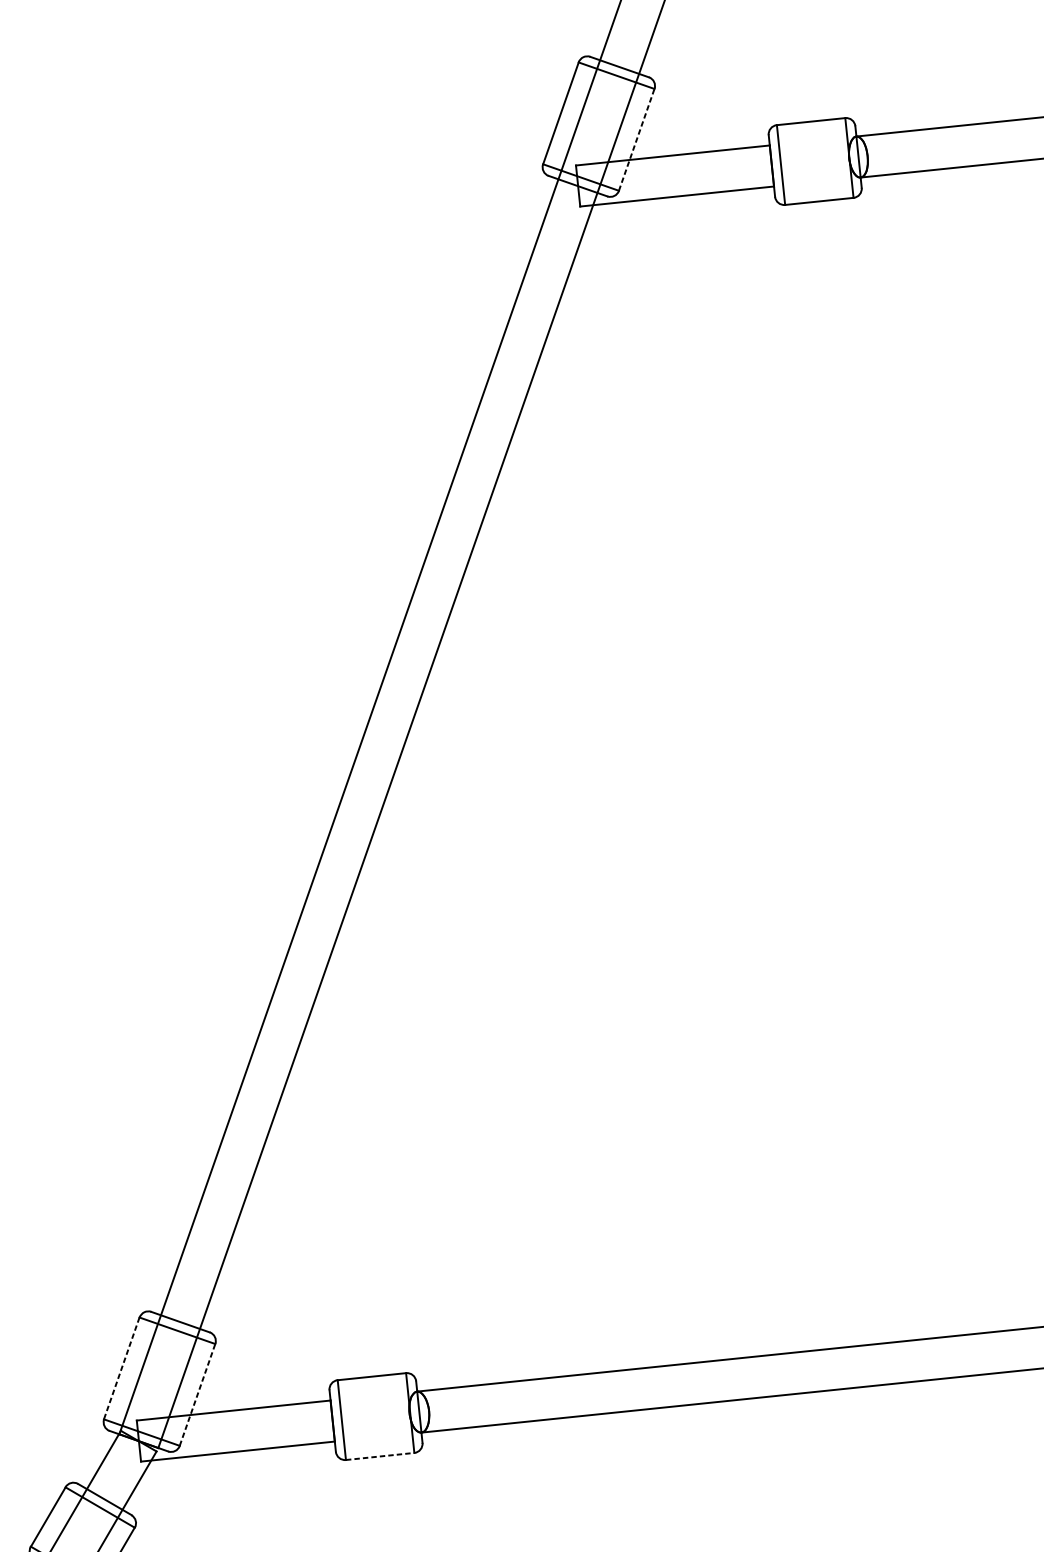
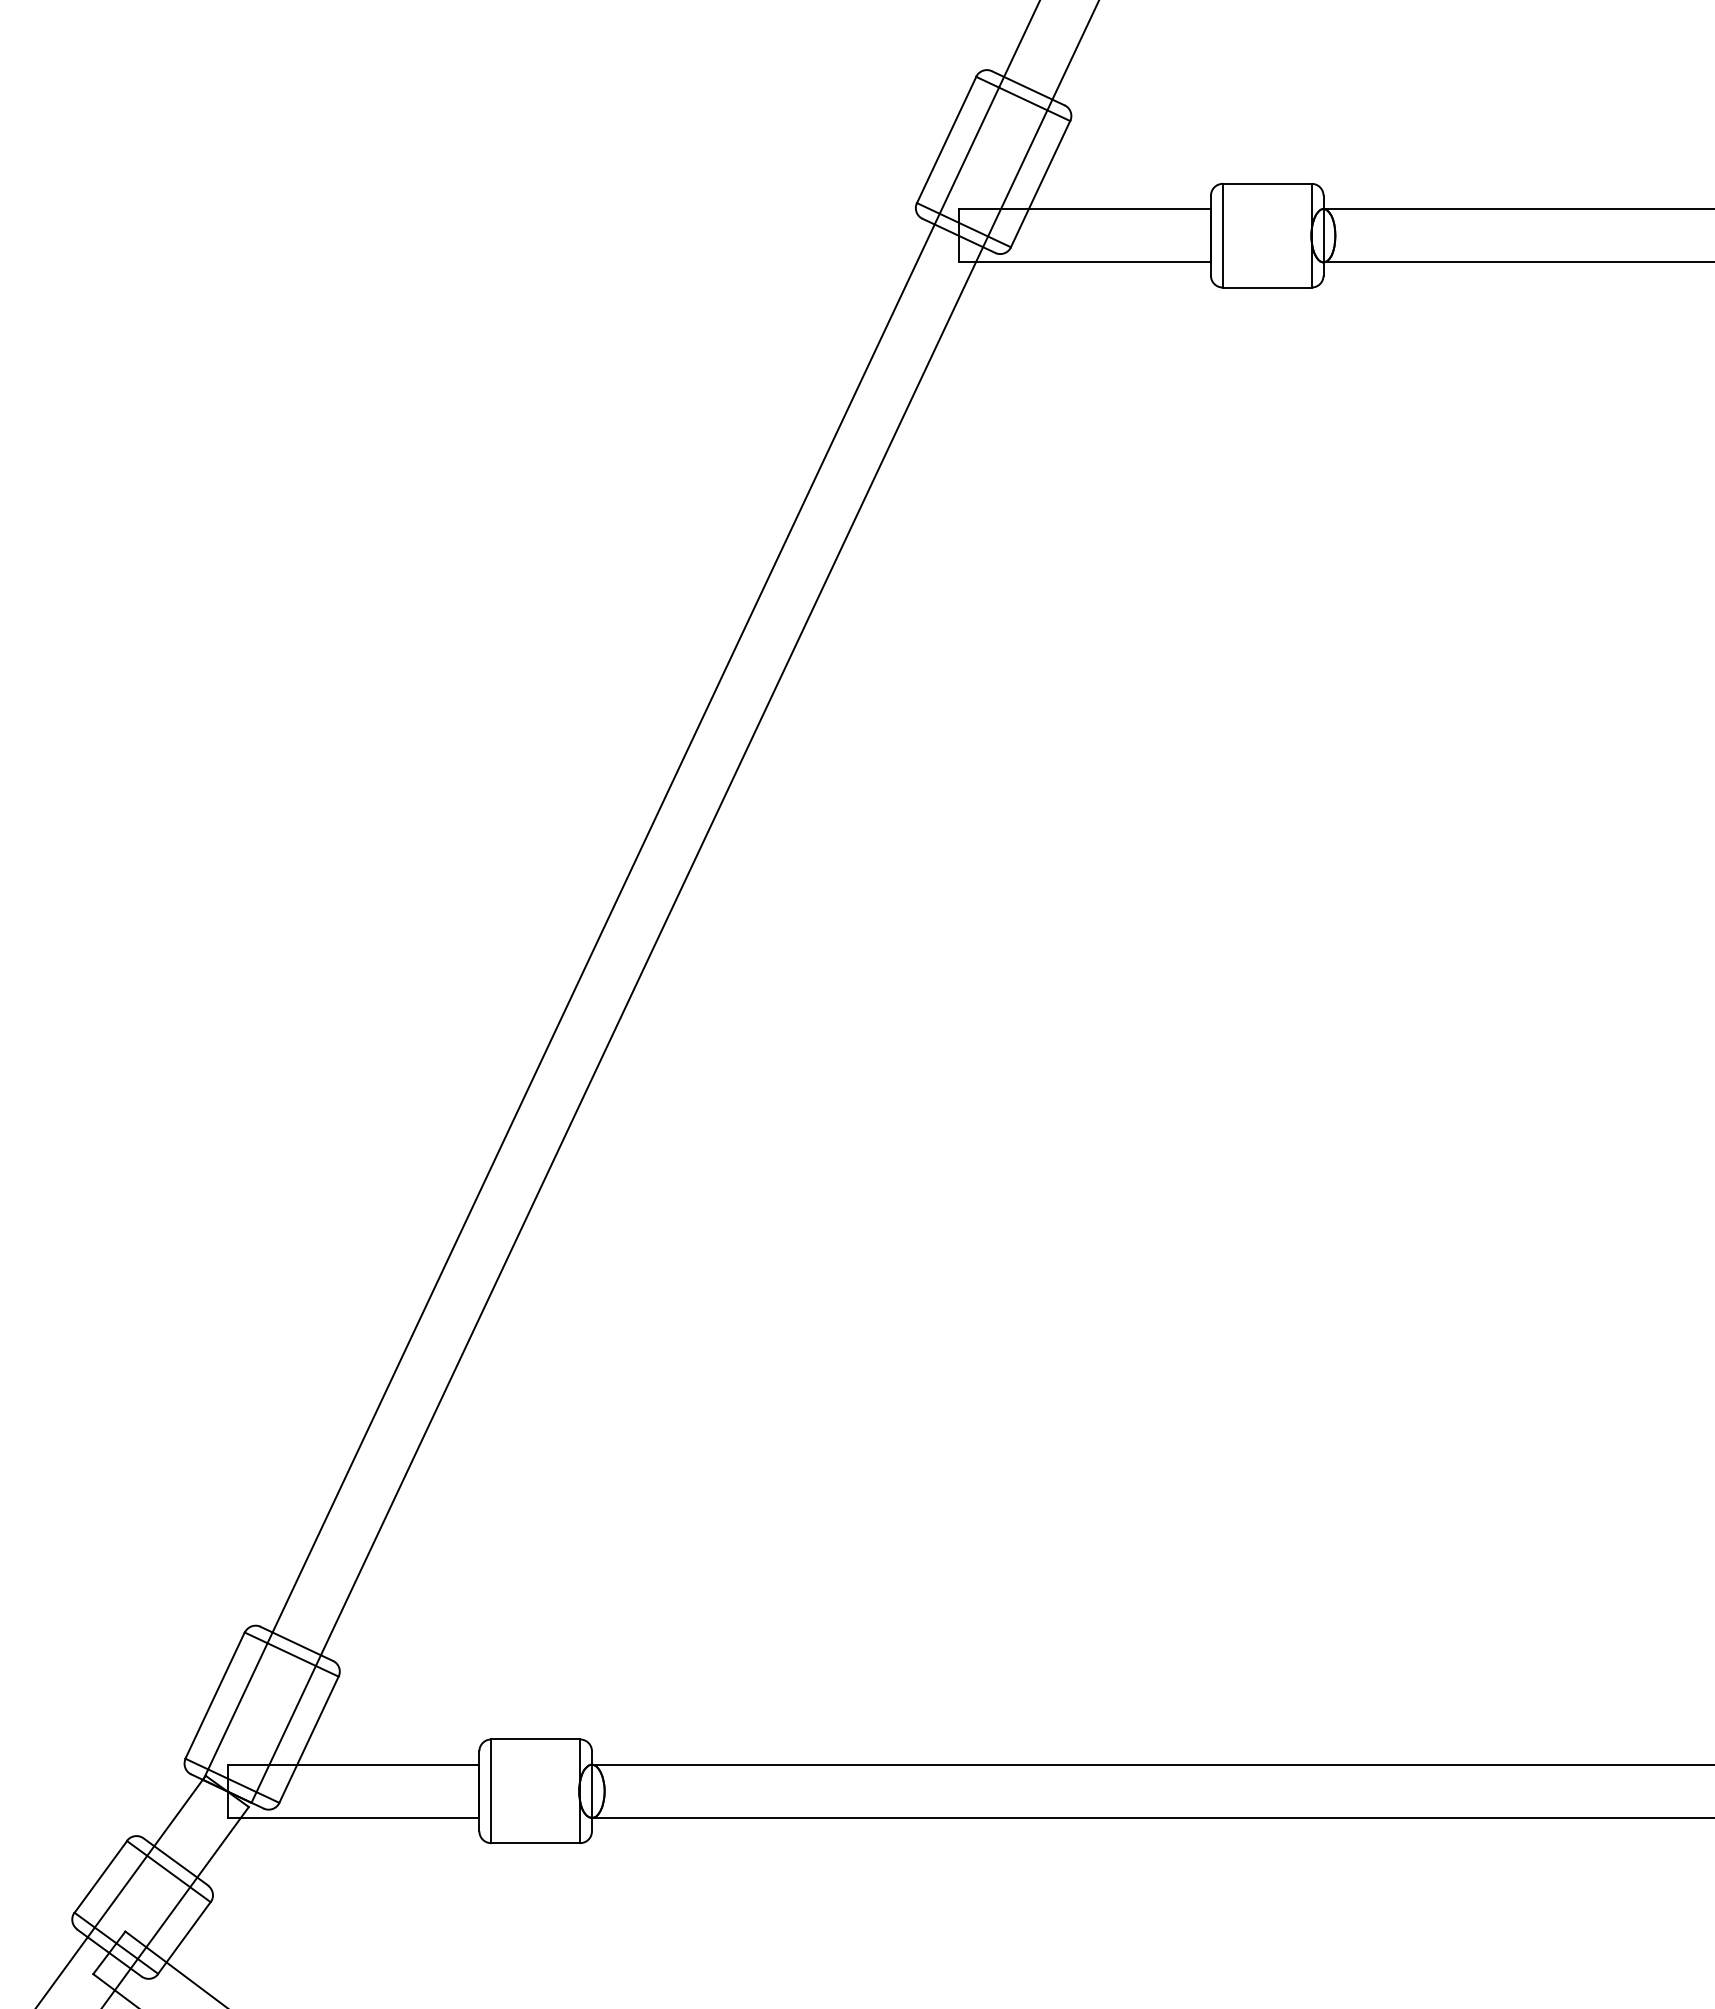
line: (636, 140) -> (1040, 184), dashed -> solid
line: (122, 1368) -> (215, 1695), dashed -> solid
line: (197, 1394) -> (309, 1739), dashed -> solid
line: (380, 1456) -> (536, 1843), dashed -> solid

